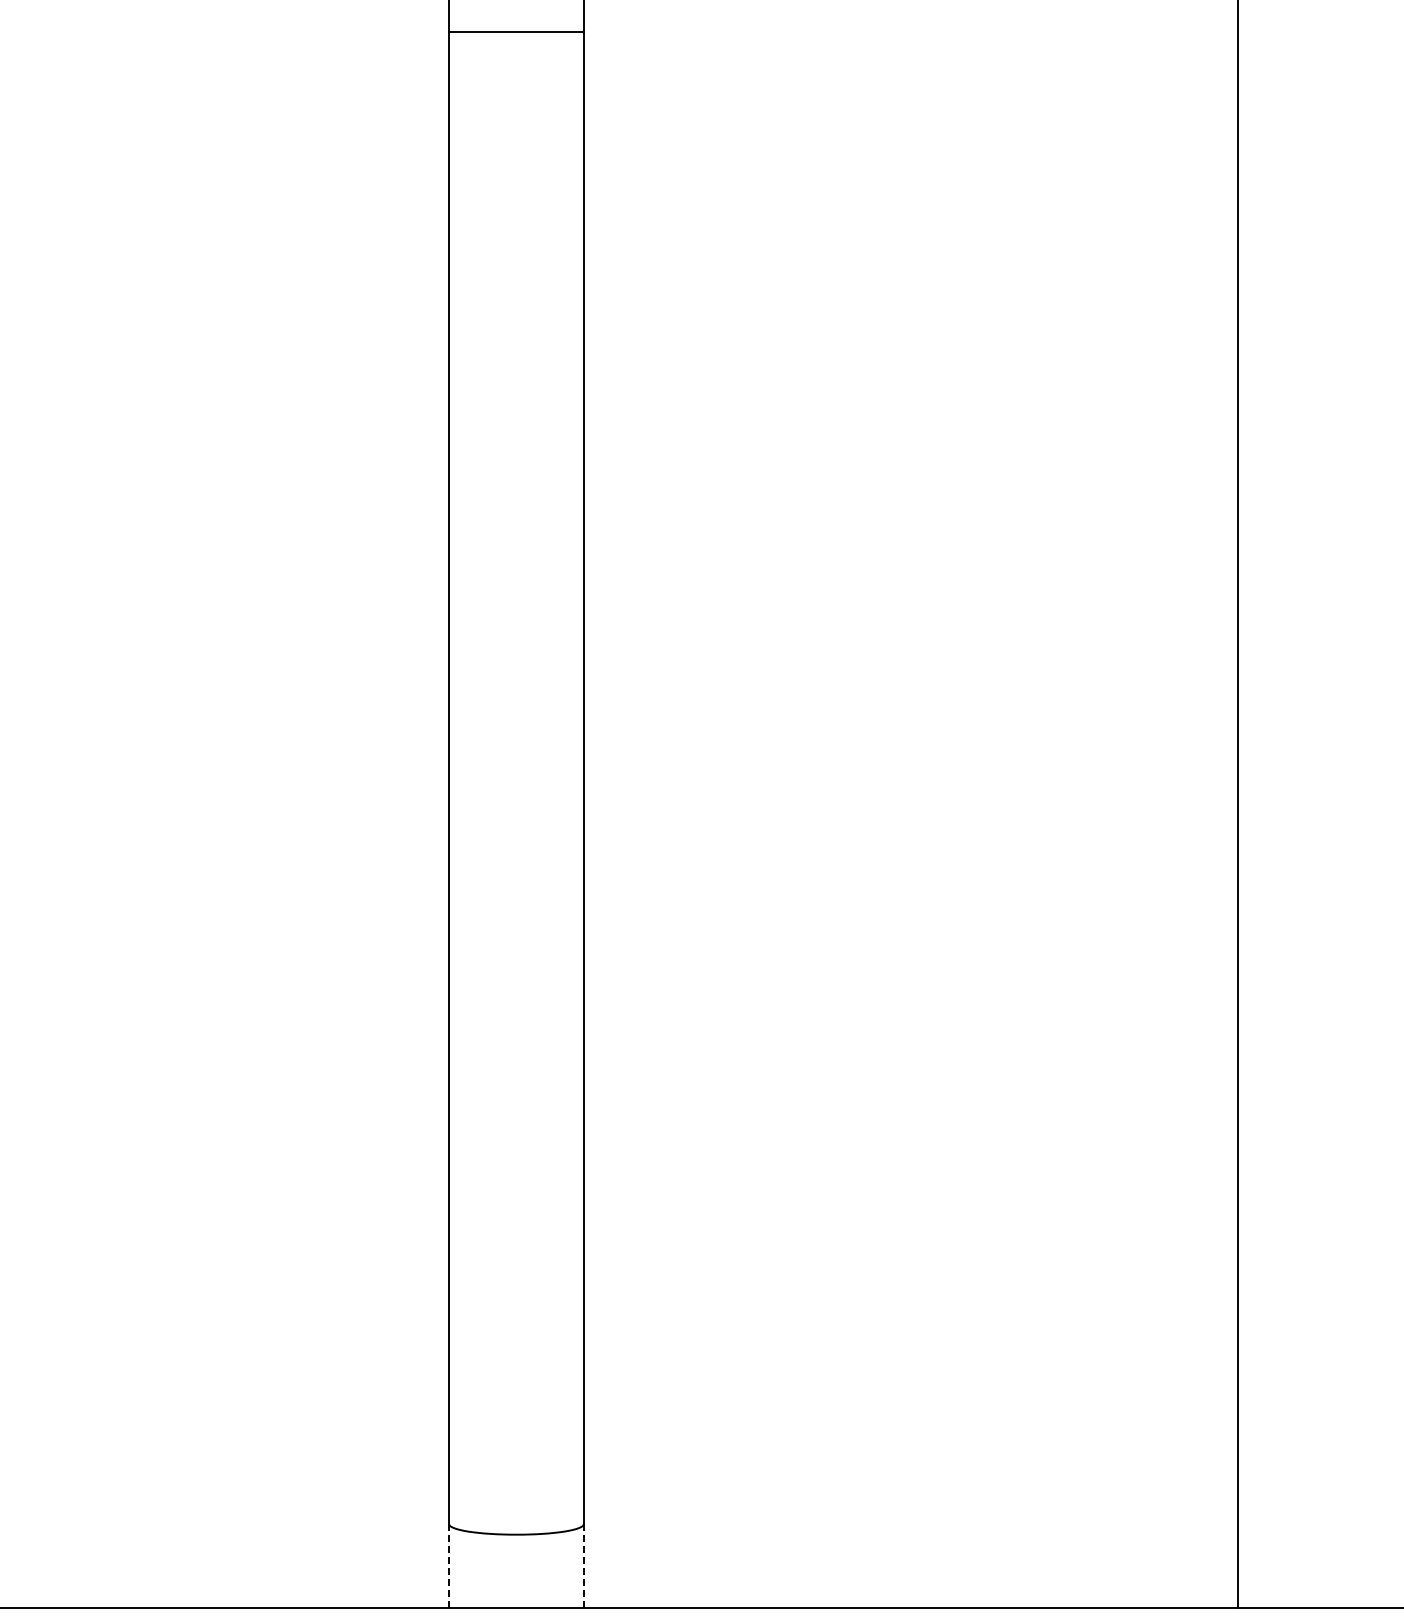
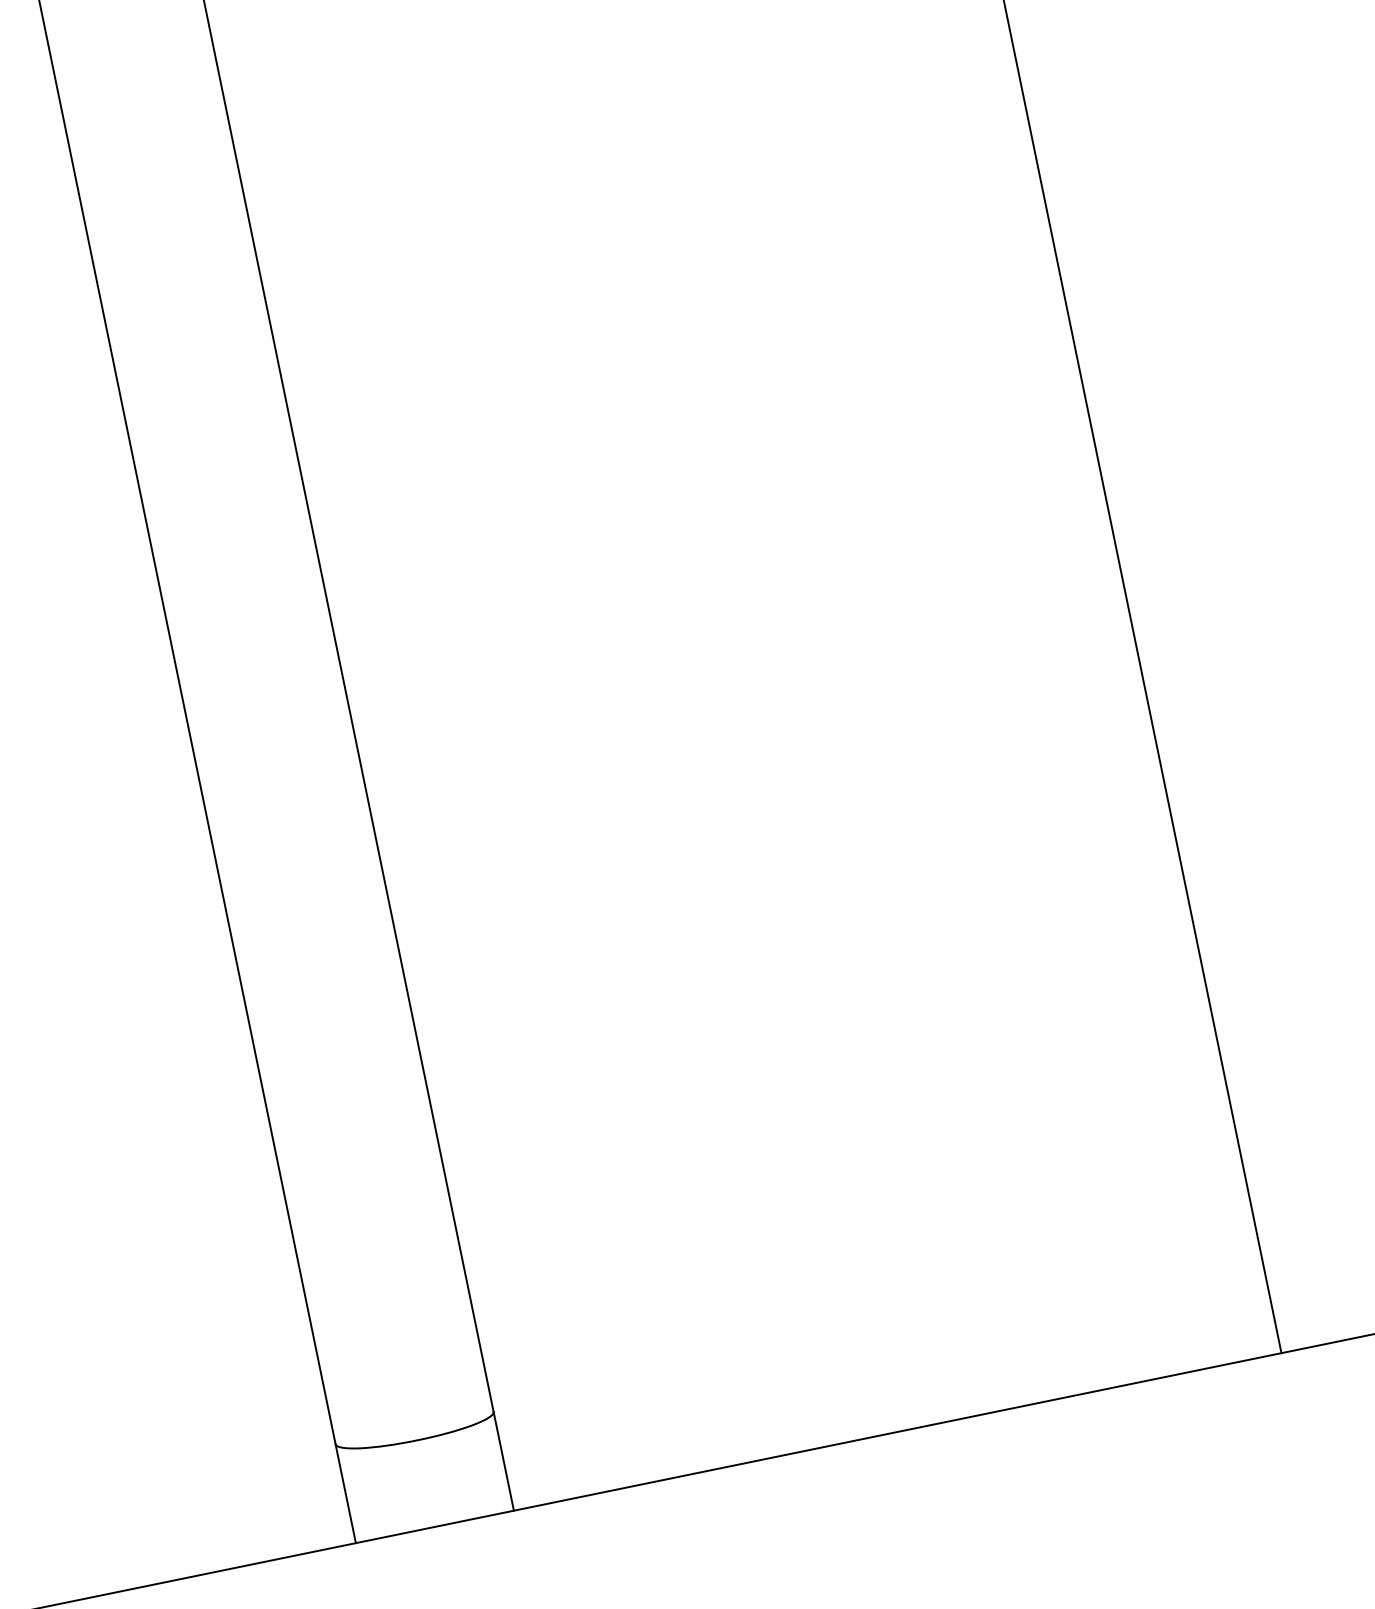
line: (583, 1565) -> (503, 1460), dashed -> solid
line: (449, 1566) -> (346, 1493), dashed -> solid

